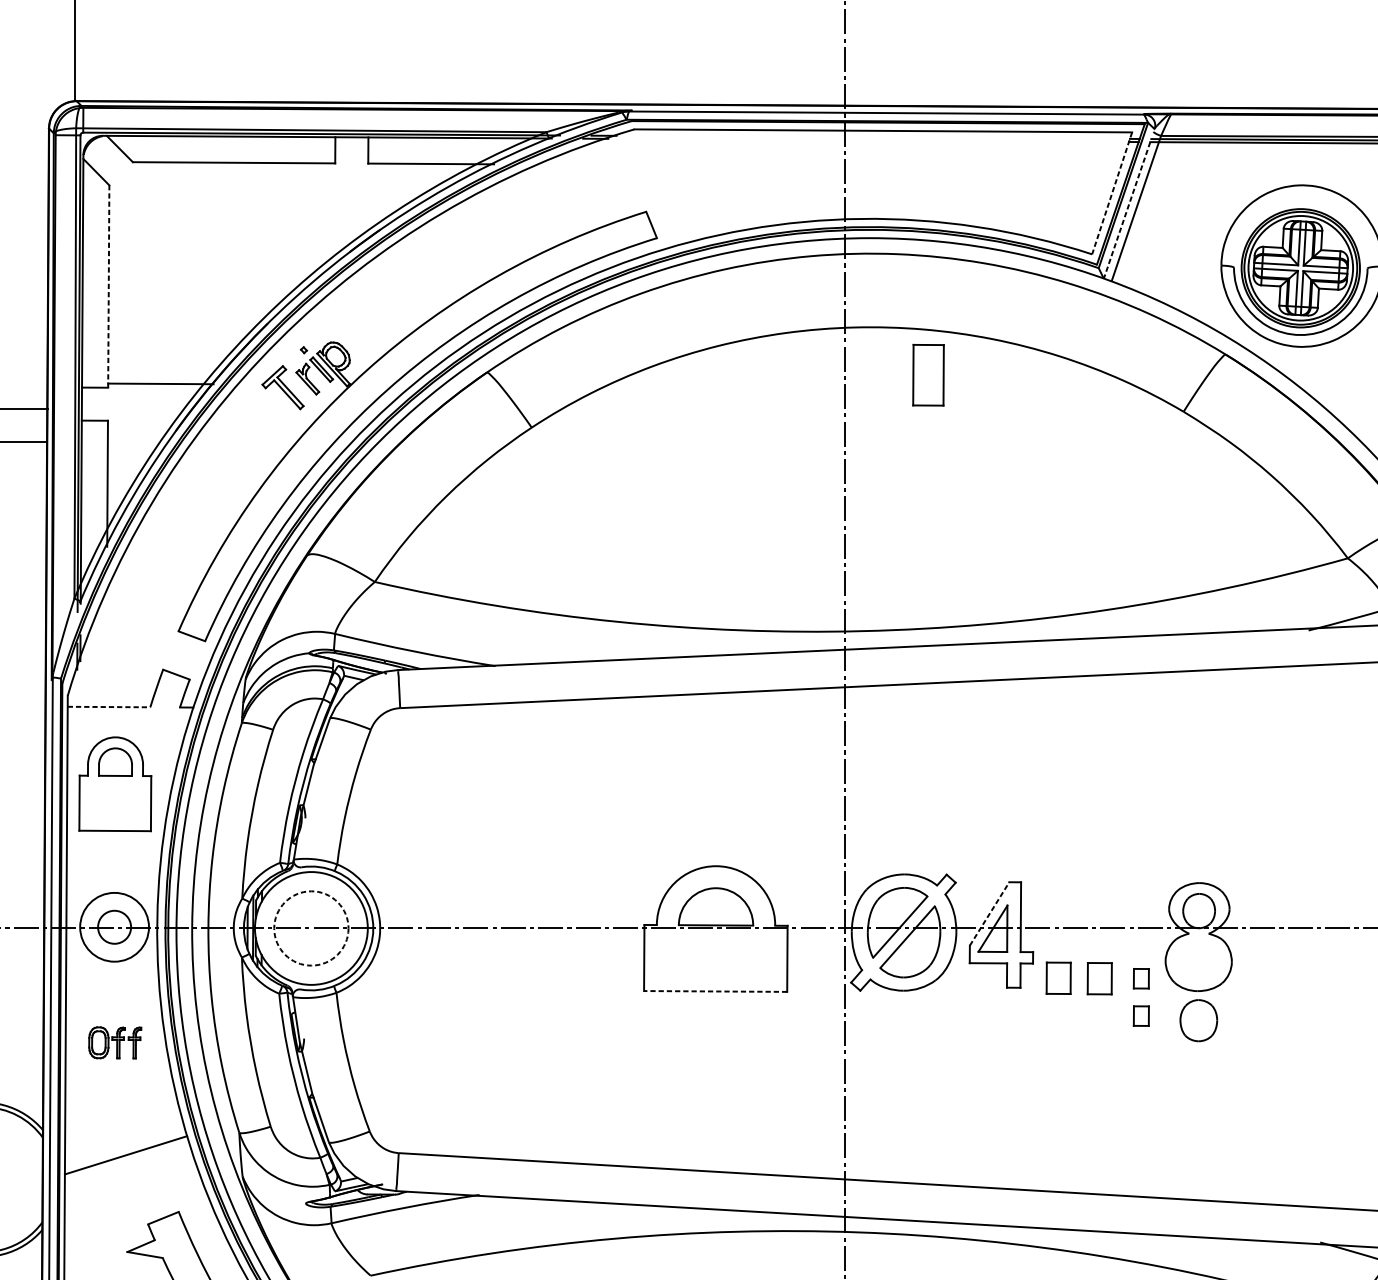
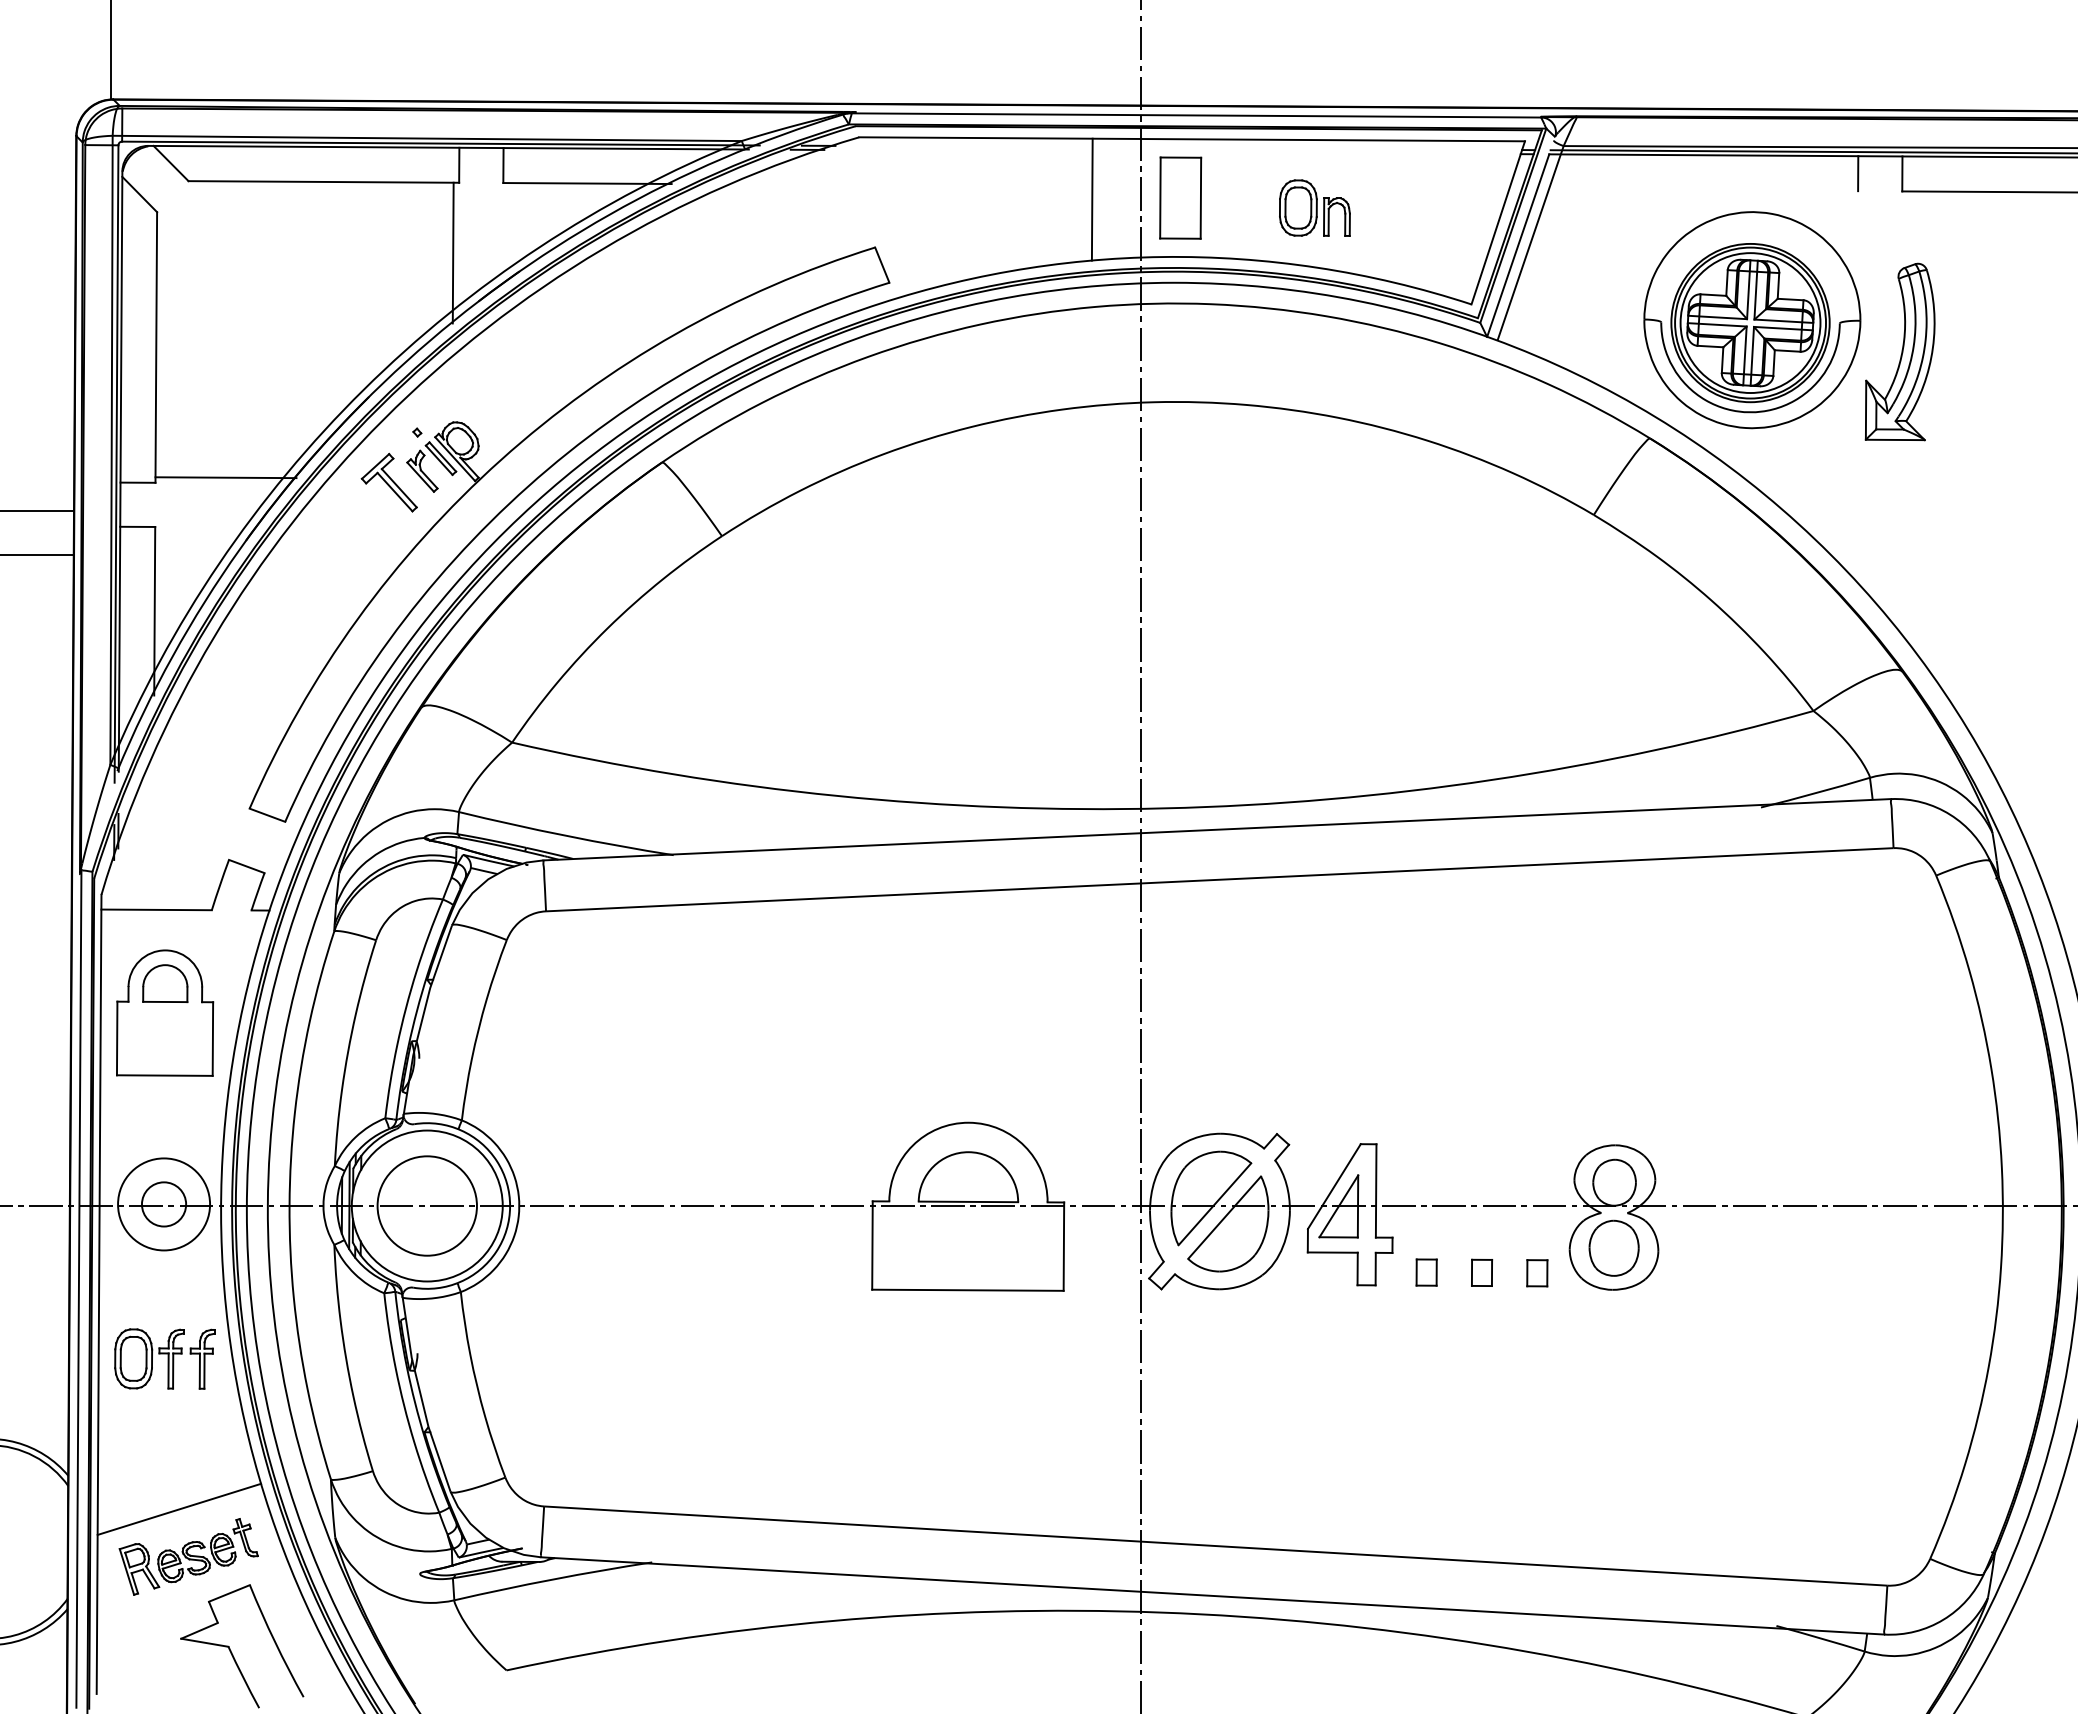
line: (808, 175) -> (1091, 199), added
part: (974, 181) -> (1314, 207), added
line: (1112, 193) -> (1498, 222), dashed -> solid
line: (1127, 211) -> (1518, 246), dashed -> solid
line: (330, 215) -> (452, 252), added
line: (108, 286) -> (156, 347), dashed -> solid
part: (928, 374) -> (1180, 197), moved
line: (109, 706) -> (157, 909), dashed -> solid
line: (989, 913) -> (1334, 1186), dashed -> solid
circle: (310, 928) -> (426, 1205), dashed -> solid
part: (1058, 978) -> (1426, 1272), size x0.62
part: (1100, 978) -> (1482, 1272), size x0.62
line: (715, 991) -> (967, 1290), dashed -> solid
part: (1141, 1016) -> (1537, 1323), removed
part: (1198, 1020) -> (1613, 1247), moved
part: (114, 1042) -> (164, 1358), size x1.43
part: (132, 1190) -> (188, 1556), added

